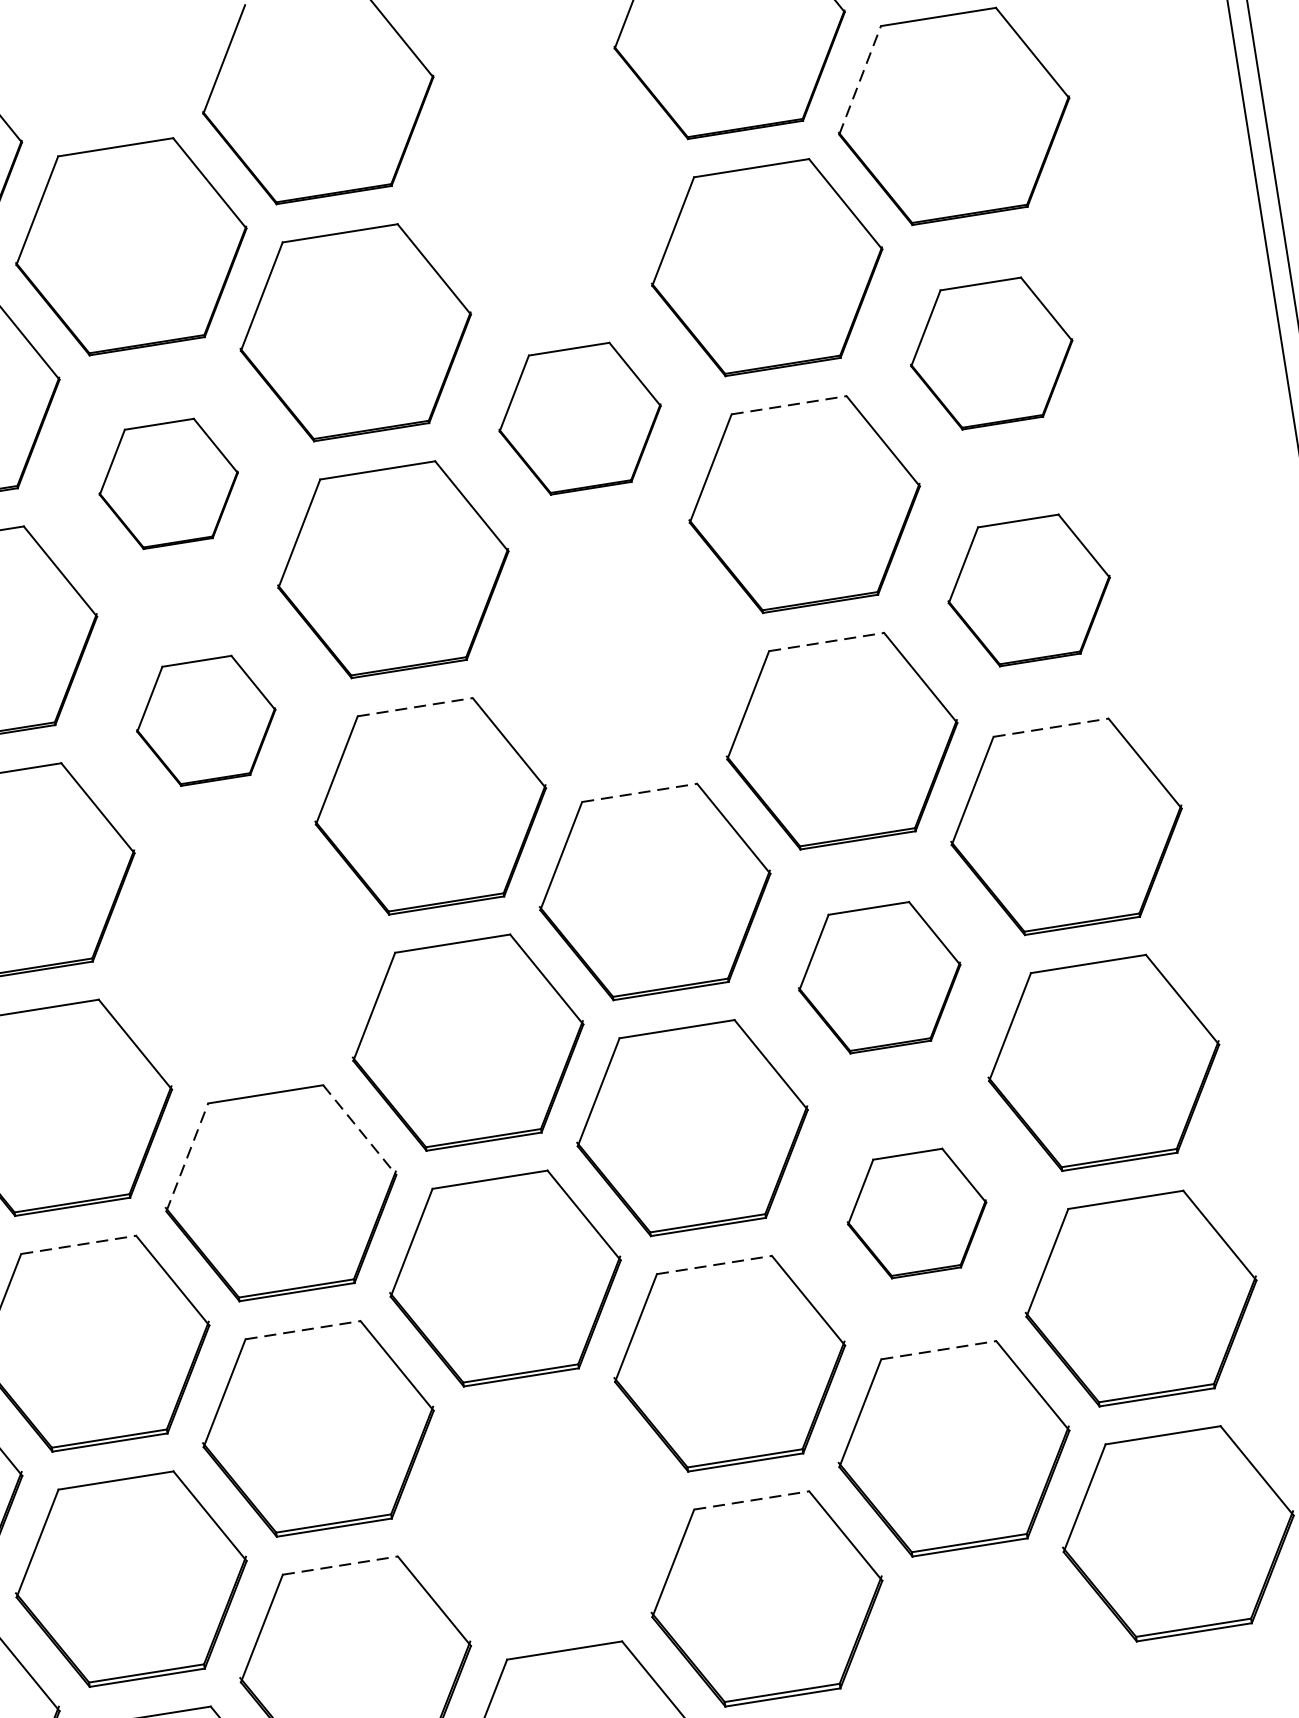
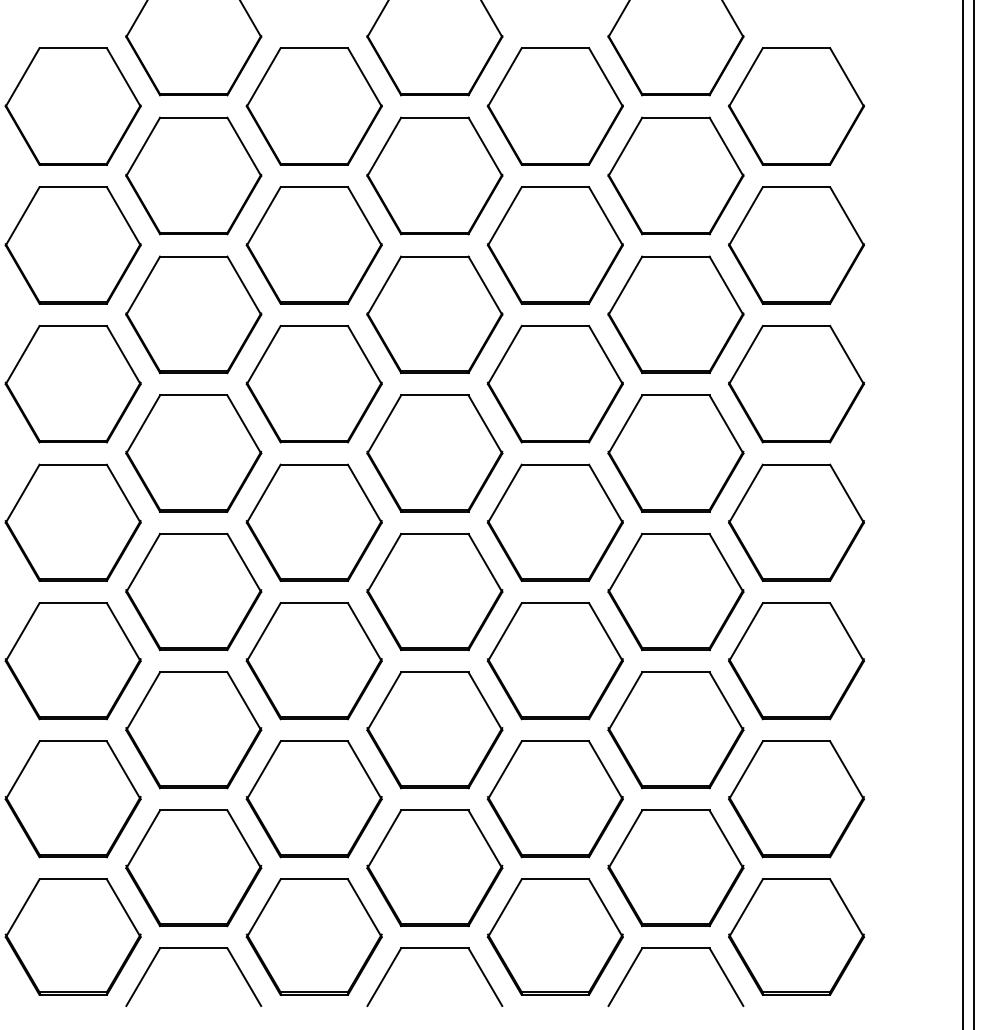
line: (859, 80) -> (745, 77), dashed -> solid
part: (541, 181) -> (554, 106), added
part: (991, 353) -> (796, 245), size x1.43
line: (788, 405) -> (675, 256), dashed -> solid
part: (578, 419) -> (554, 245), size x1.43
part: (167, 484) -> (313, 245), size x1.67
part: (1029, 590) -> (796, 384), size x1.43
line: (825, 642) -> (675, 395), dashed -> solid
part: (616, 656) -> (554, 384), added
line: (414, 707) -> (434, 395), dashed -> solid
part: (205, 721) -> (313, 384), size x1.67
line: (1050, 727) -> (796, 464), dashed -> solid
line: (639, 792) -> (555, 464), dashed -> solid
part: (242, 956) -> (313, 522), added
part: (879, 978) -> (675, 592), size x1.43
line: (359, 1130) -> (364, 632), dashed -> solid
line: (186, 1158) -> (263, 632), dashed -> solid
part: (916, 1213) -> (675, 730), size x1.67
line: (78, 1245) -> (193, 672), dashed -> solid
line: (714, 1265) -> (555, 741), dashed -> solid
line: (303, 1330) -> (314, 741), dashed -> solid
line: (938, 1350) -> (675, 810), dashed -> solid
line: (751, 1500) -> (555, 879), dashed -> solid
part: (542, 1514) -> (434, 868), added
line: (340, 1565) -> (314, 879), dashed -> solid
part: (975, 1585) -> (675, 948), added

